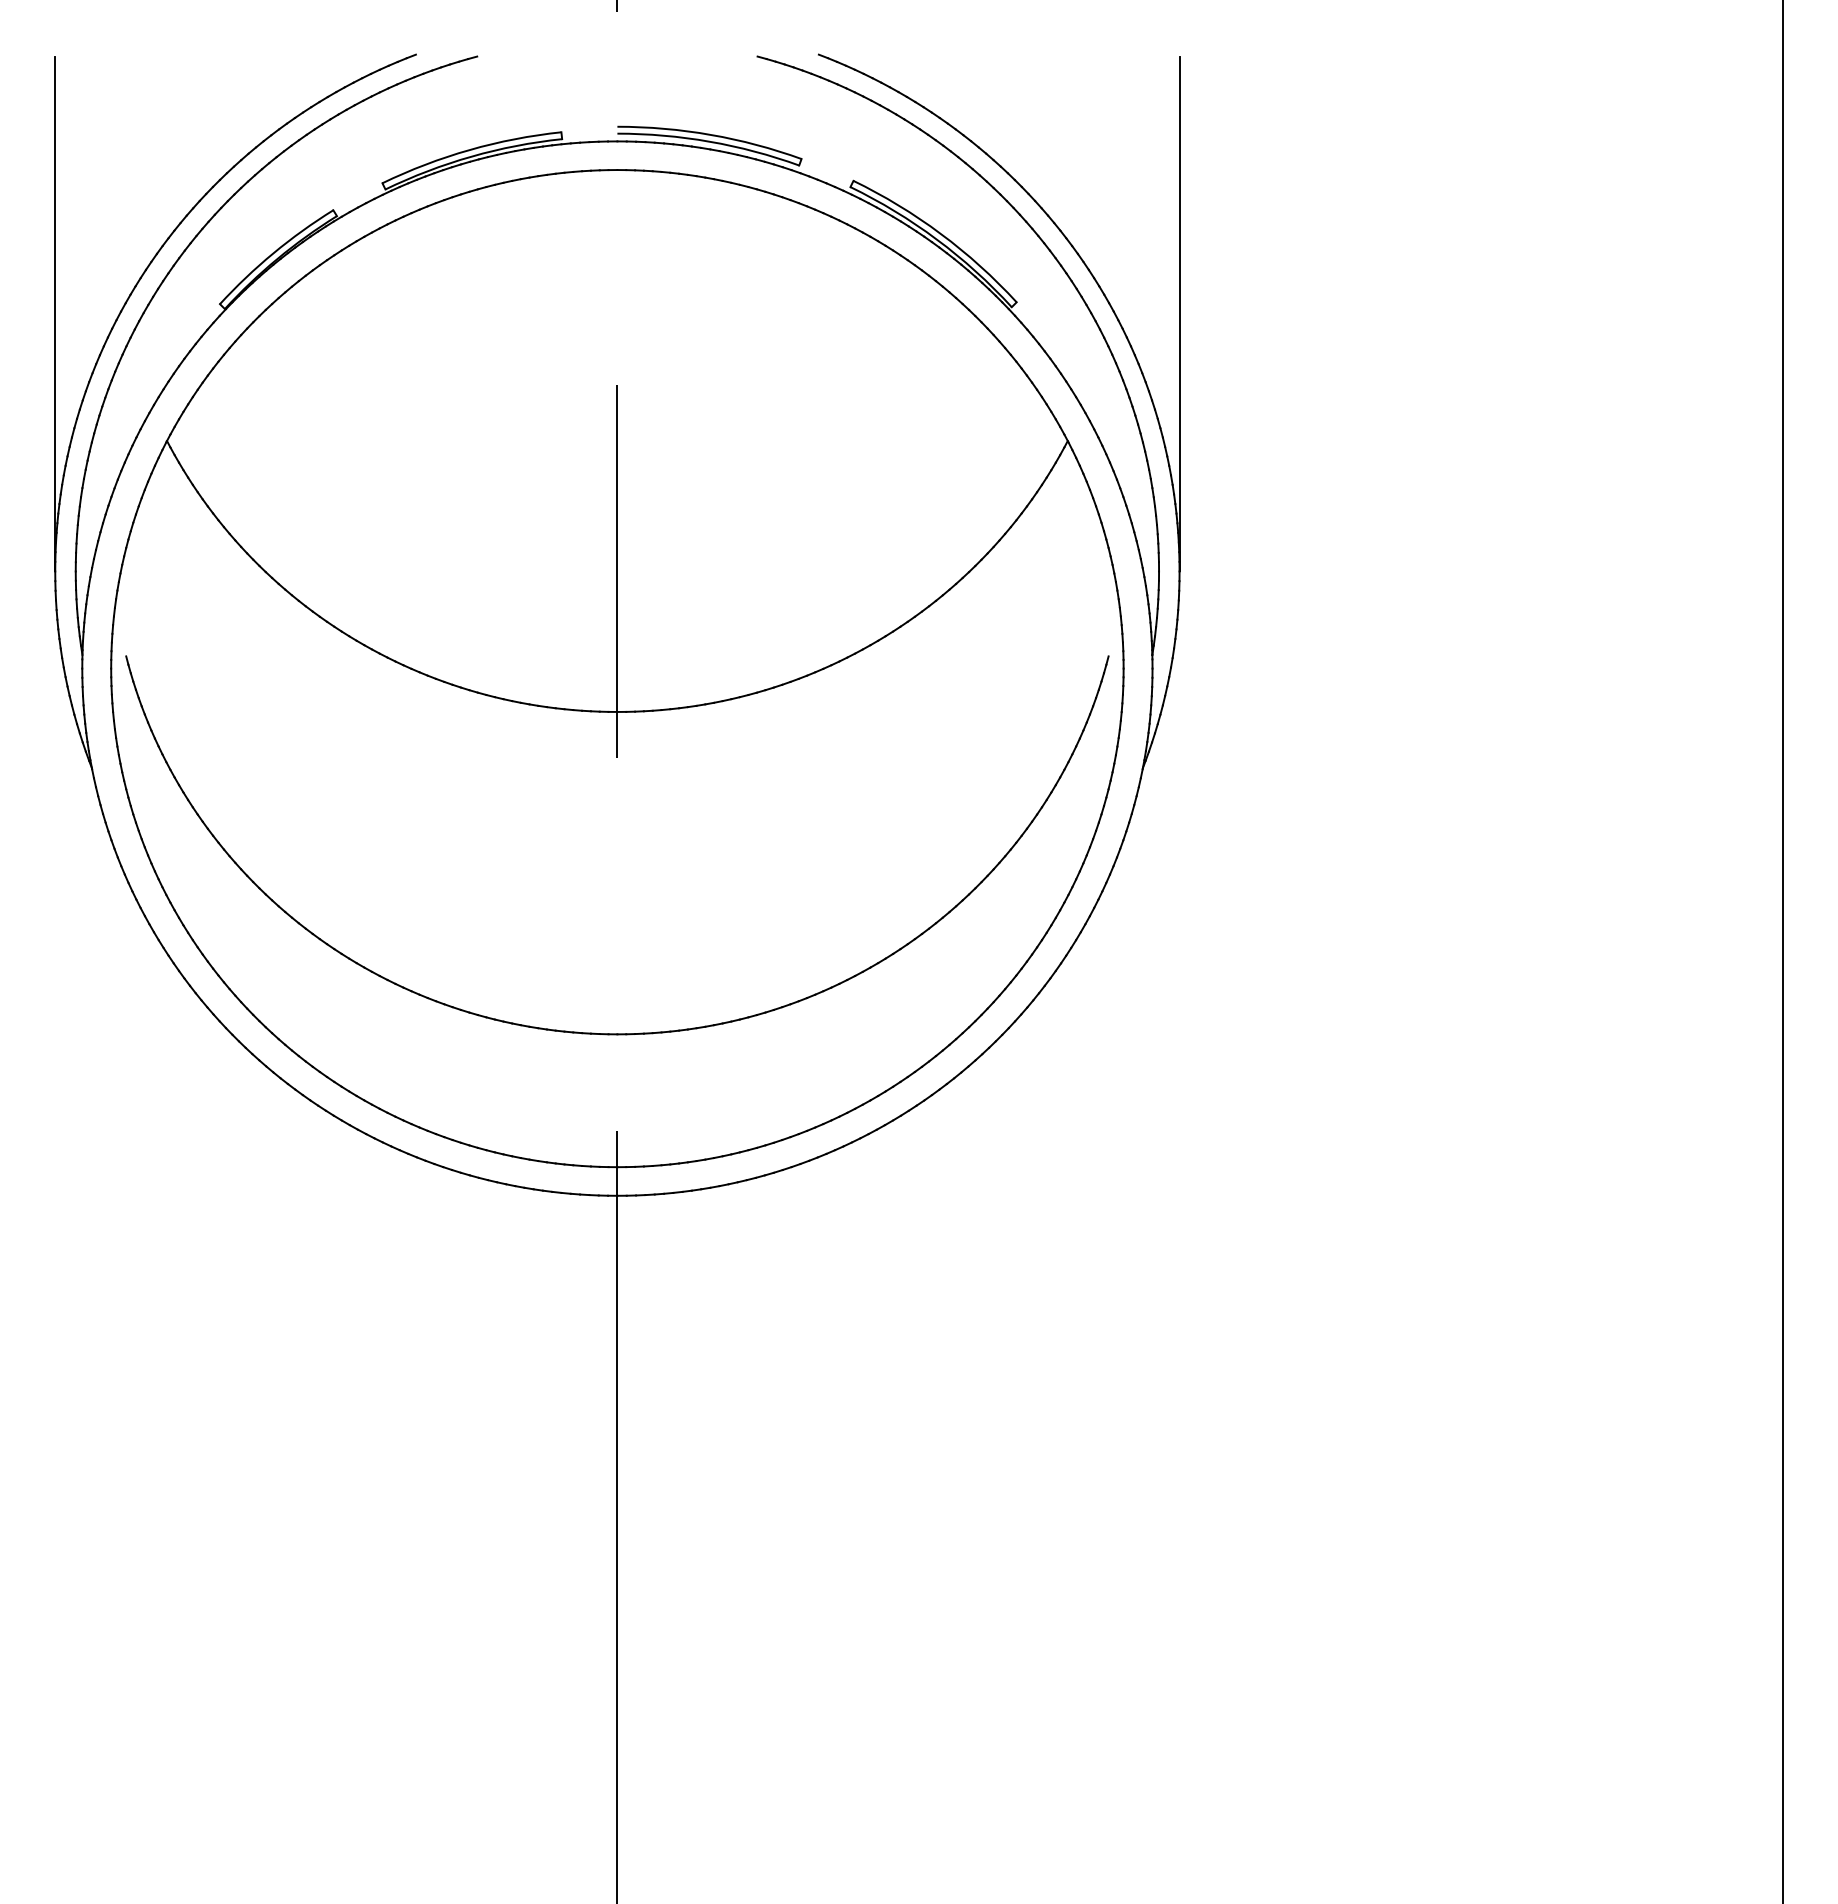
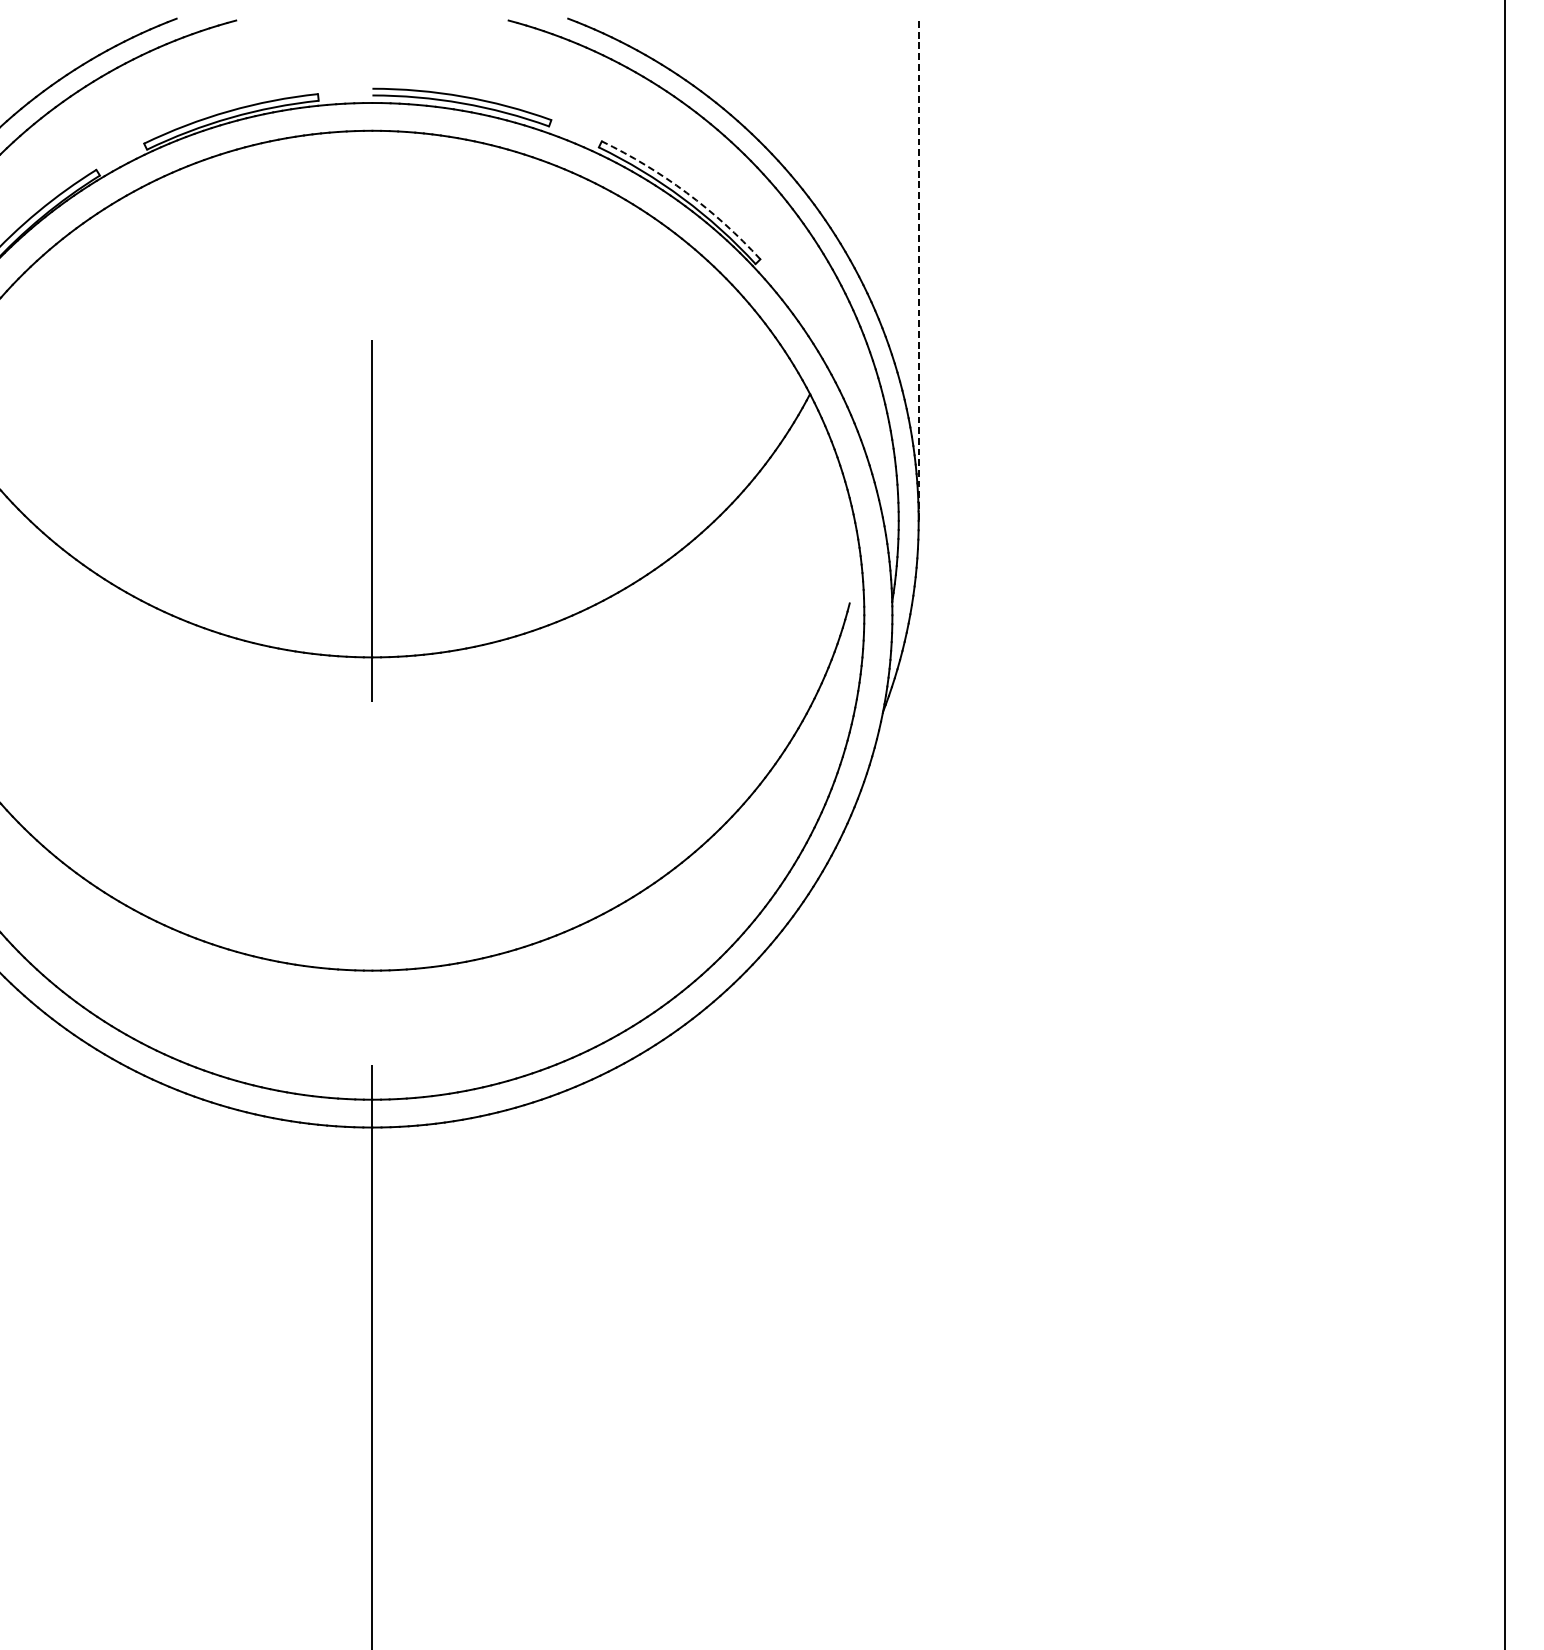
arc: (940, 233) -> (686, 192), solid -> dashed
line: (1179, 314) -> (918, 271), solid -> dashed

